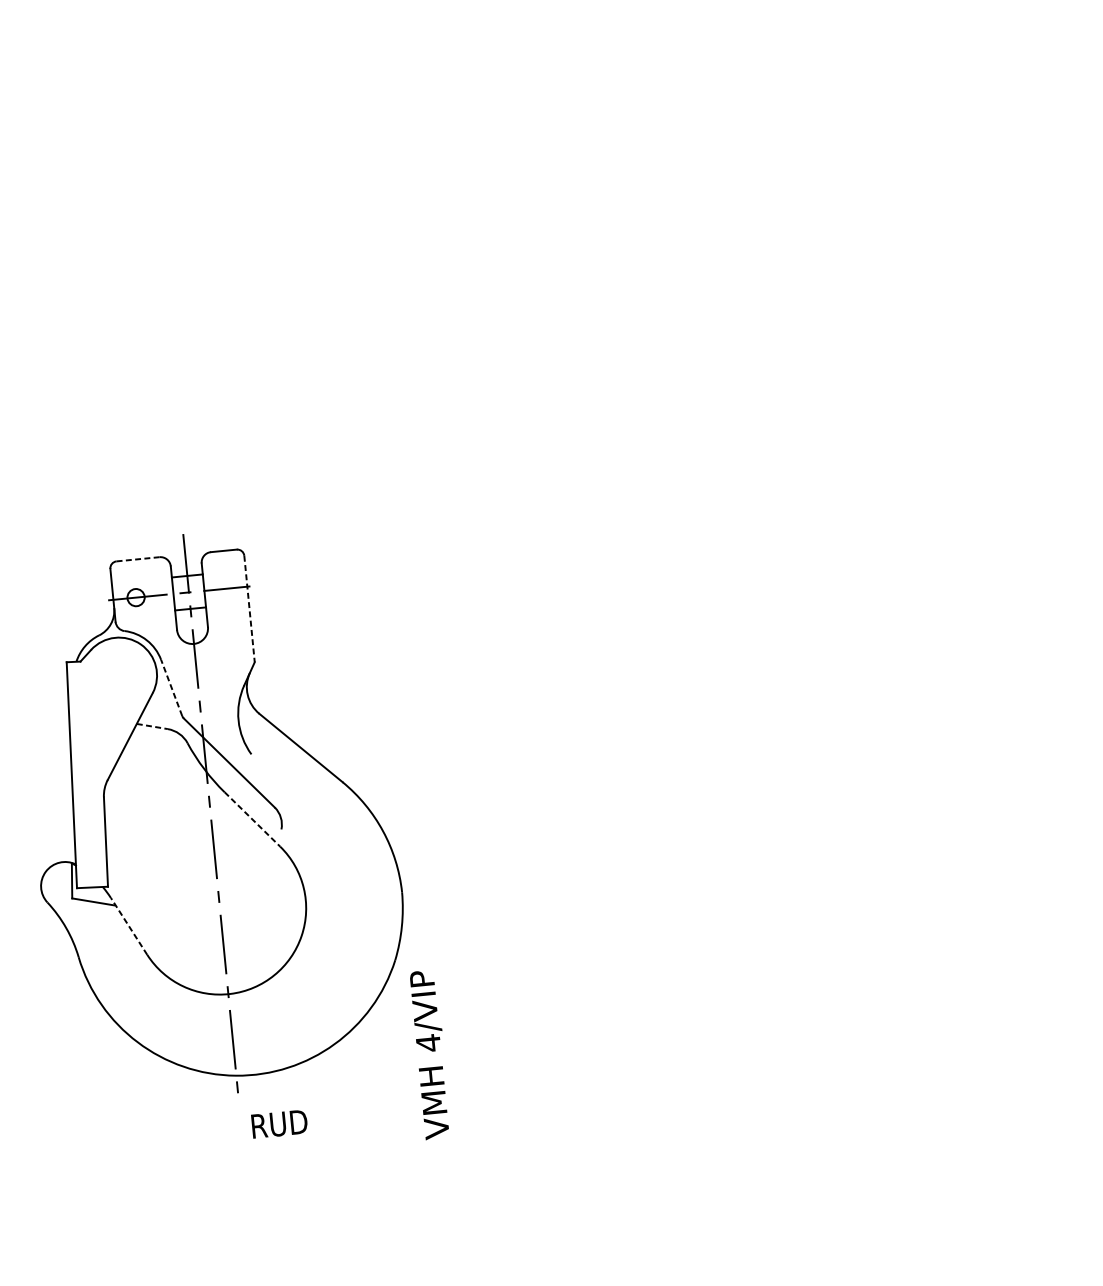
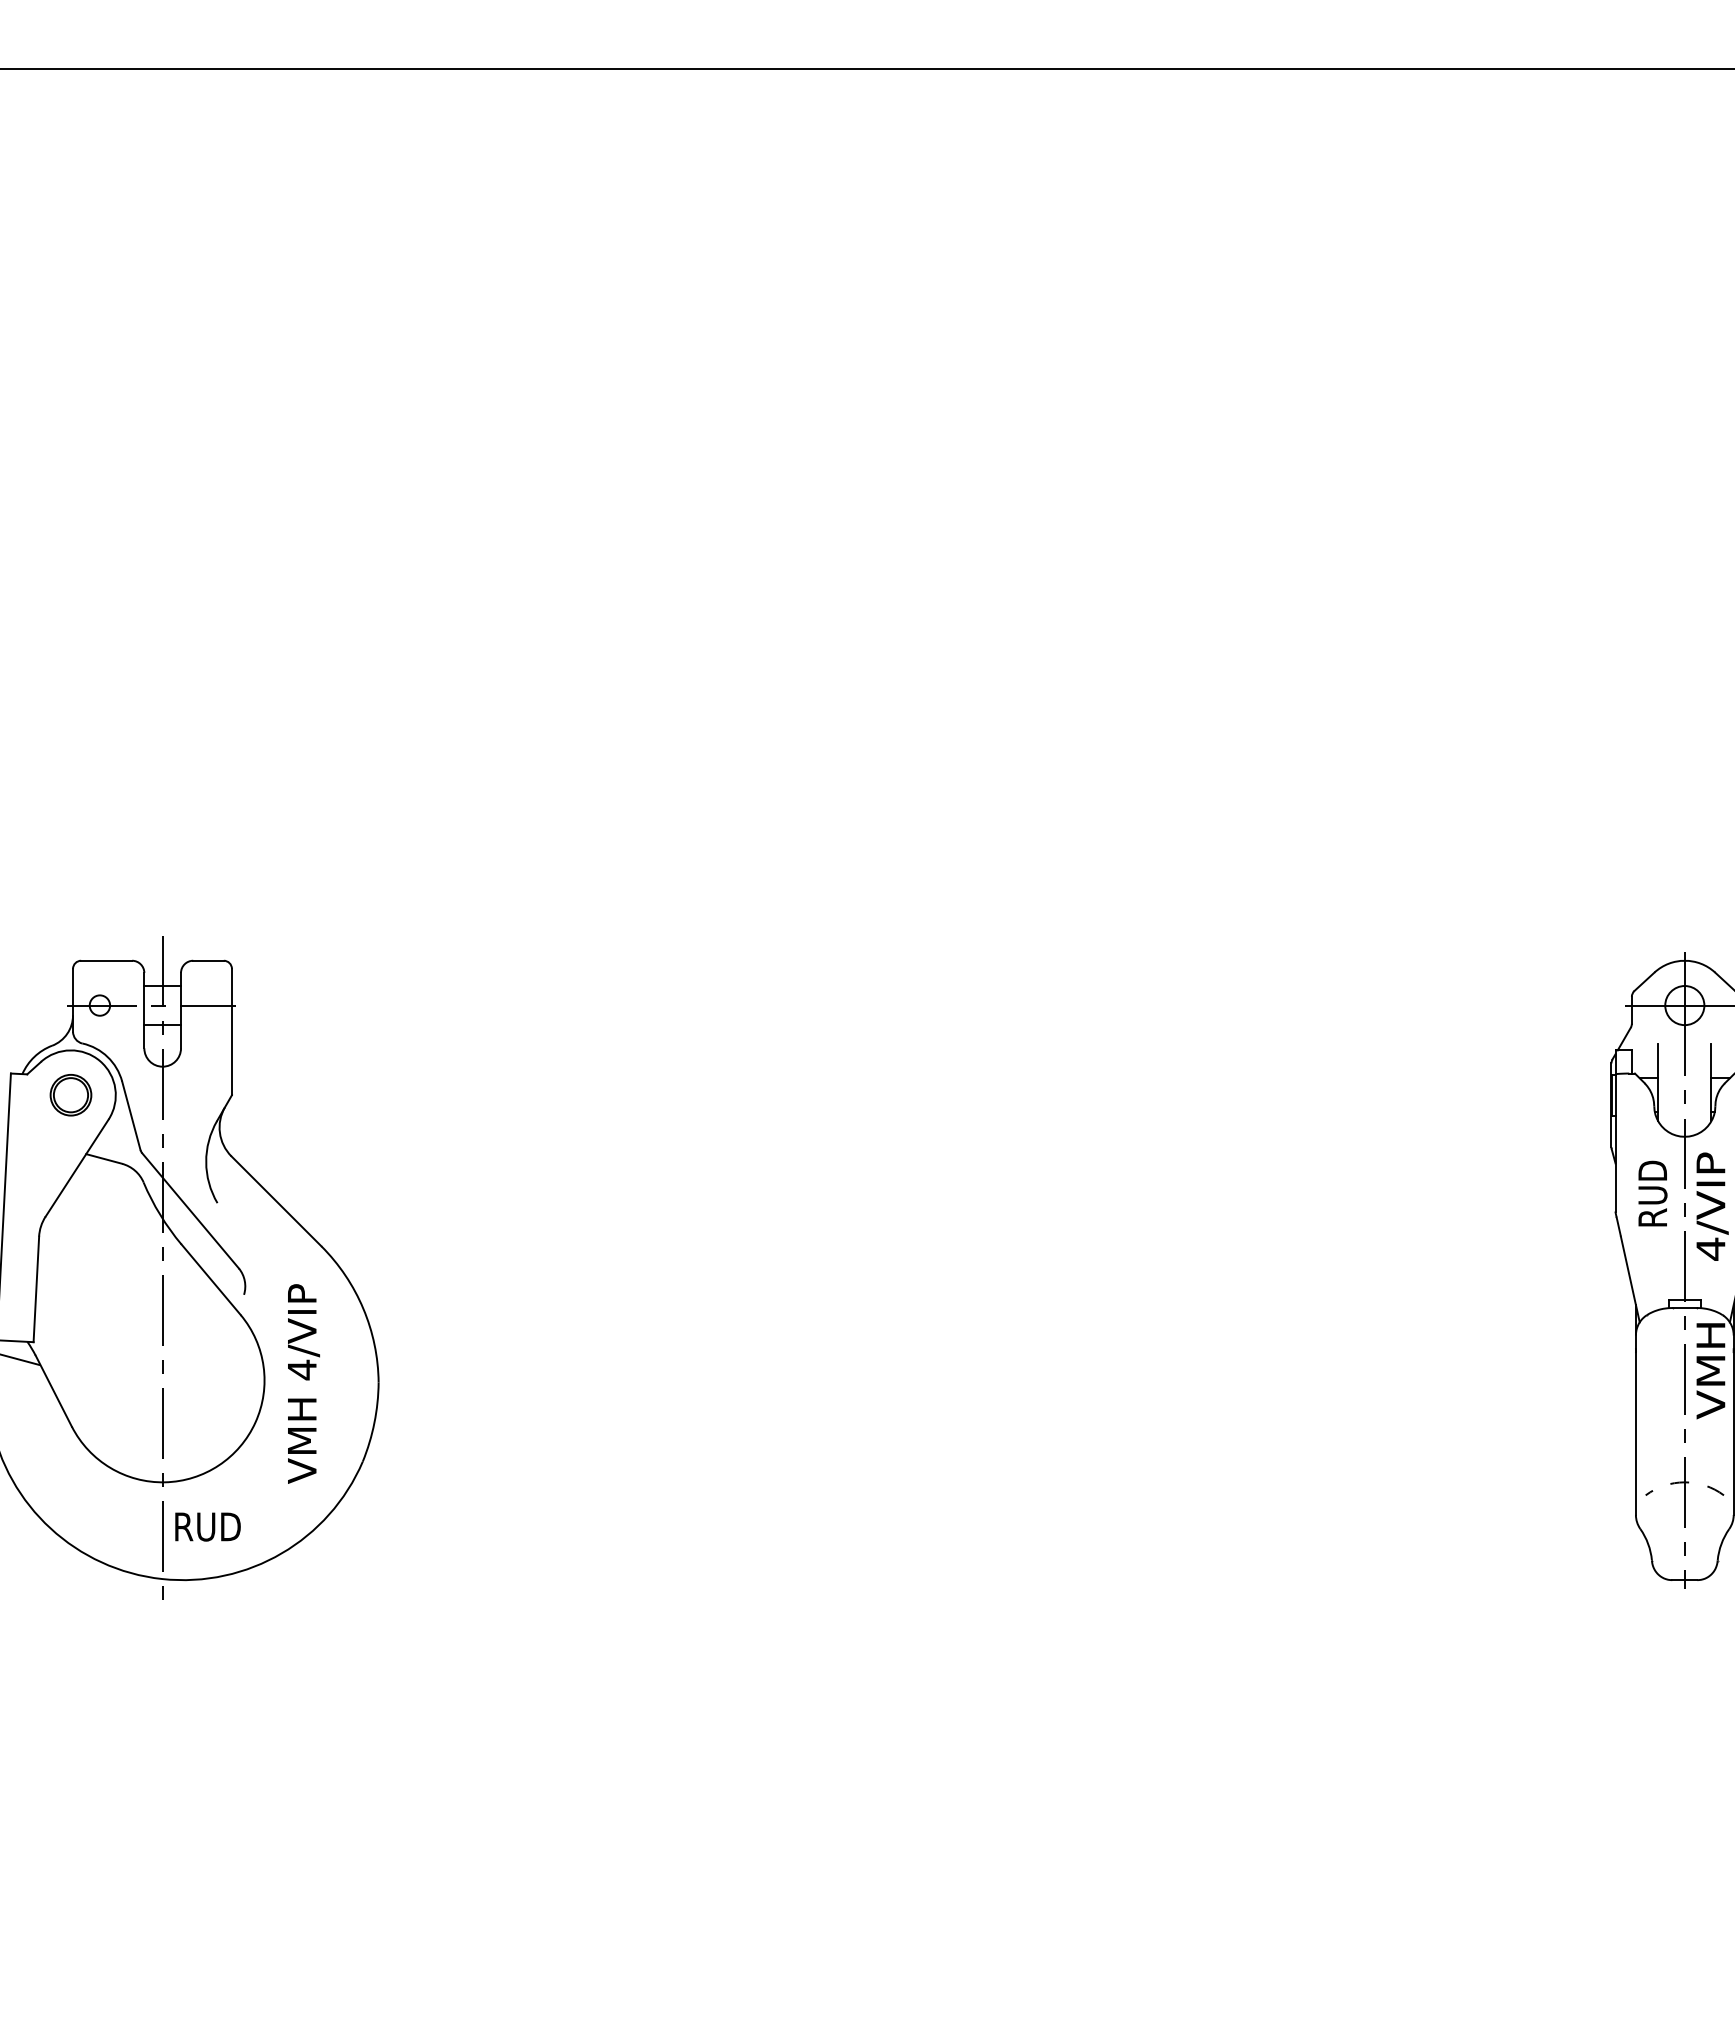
line: (138, 559) -> (107, 960), dashed -> solid
line: (249, 609) -> (231, 1032), dashed -> solid
part: (118, 675) -> (70, 1095), added
line: (171, 687) -> (131, 1115), dashed -> solid
line: (152, 726) -> (104, 1158), dashed -> solid
line: (252, 820) -> (211, 1280), dashed -> solid
line: (128, 926) -> (53, 1391), dashed -> solid
text: (430, 1054) -> (303, 1383), moved
text: (279, 1123) -> (207, 1526), moved

